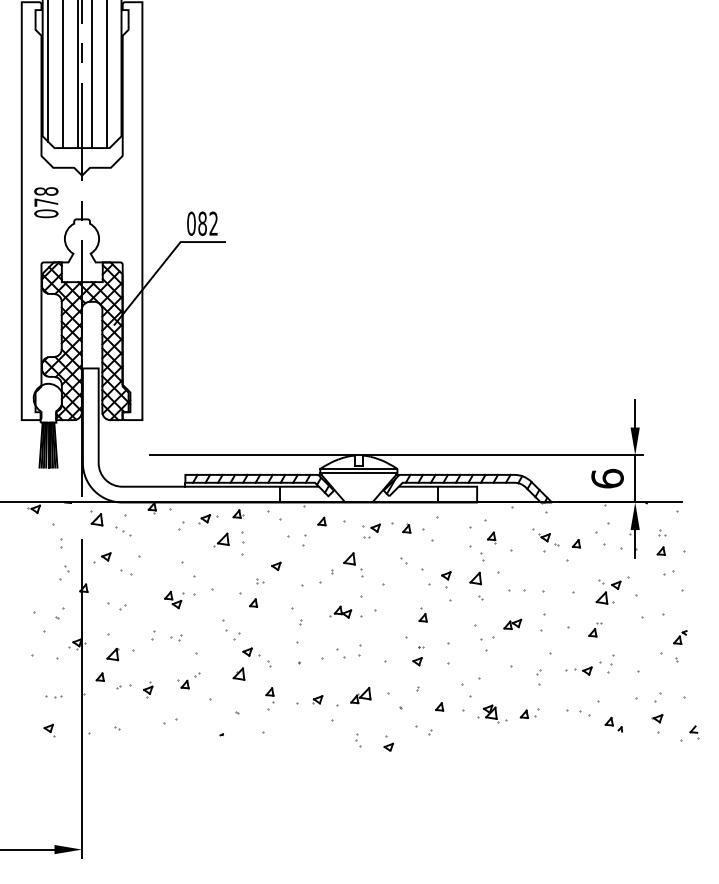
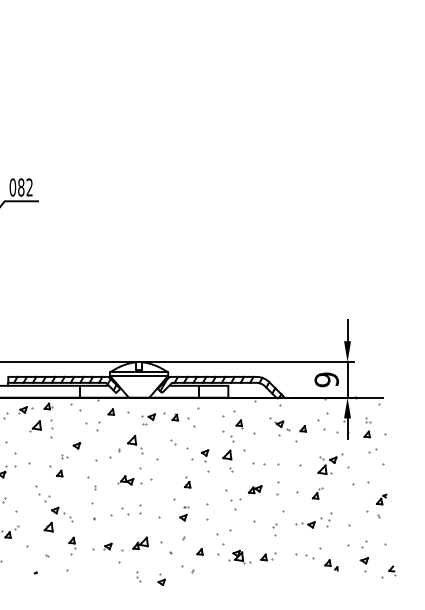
text: (607, 478) -> (326, 379), 6 -> 9

